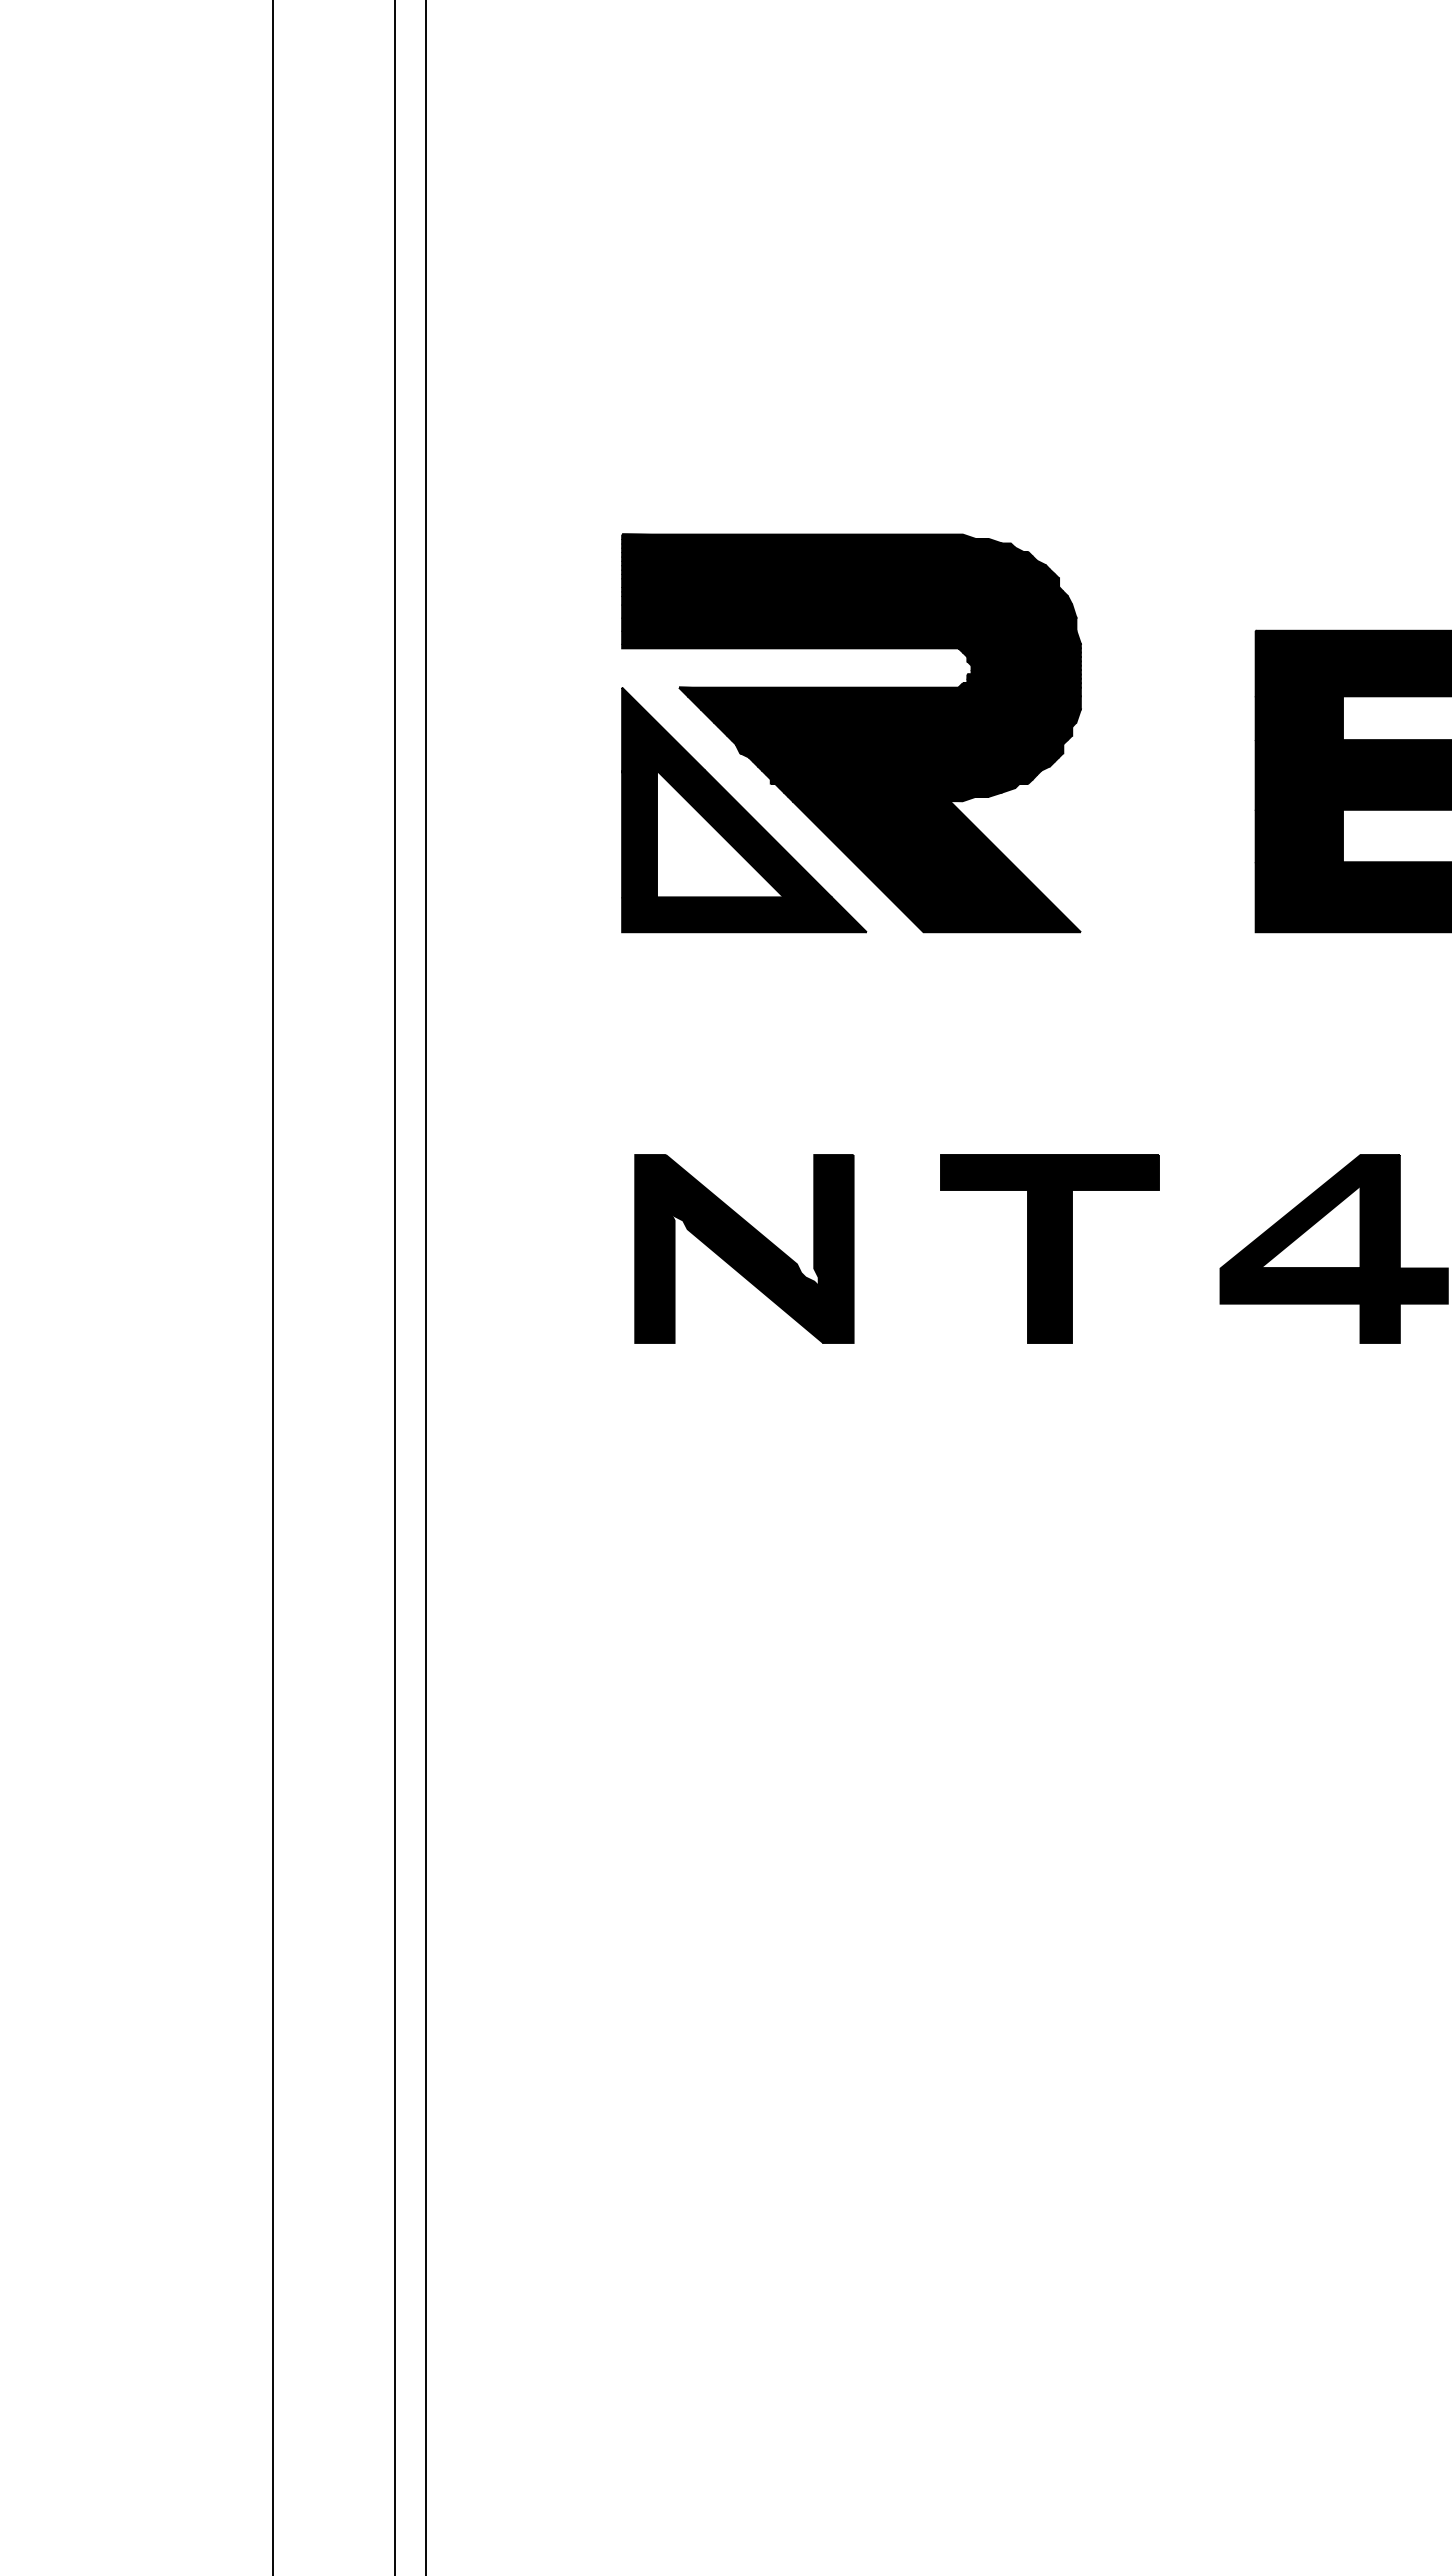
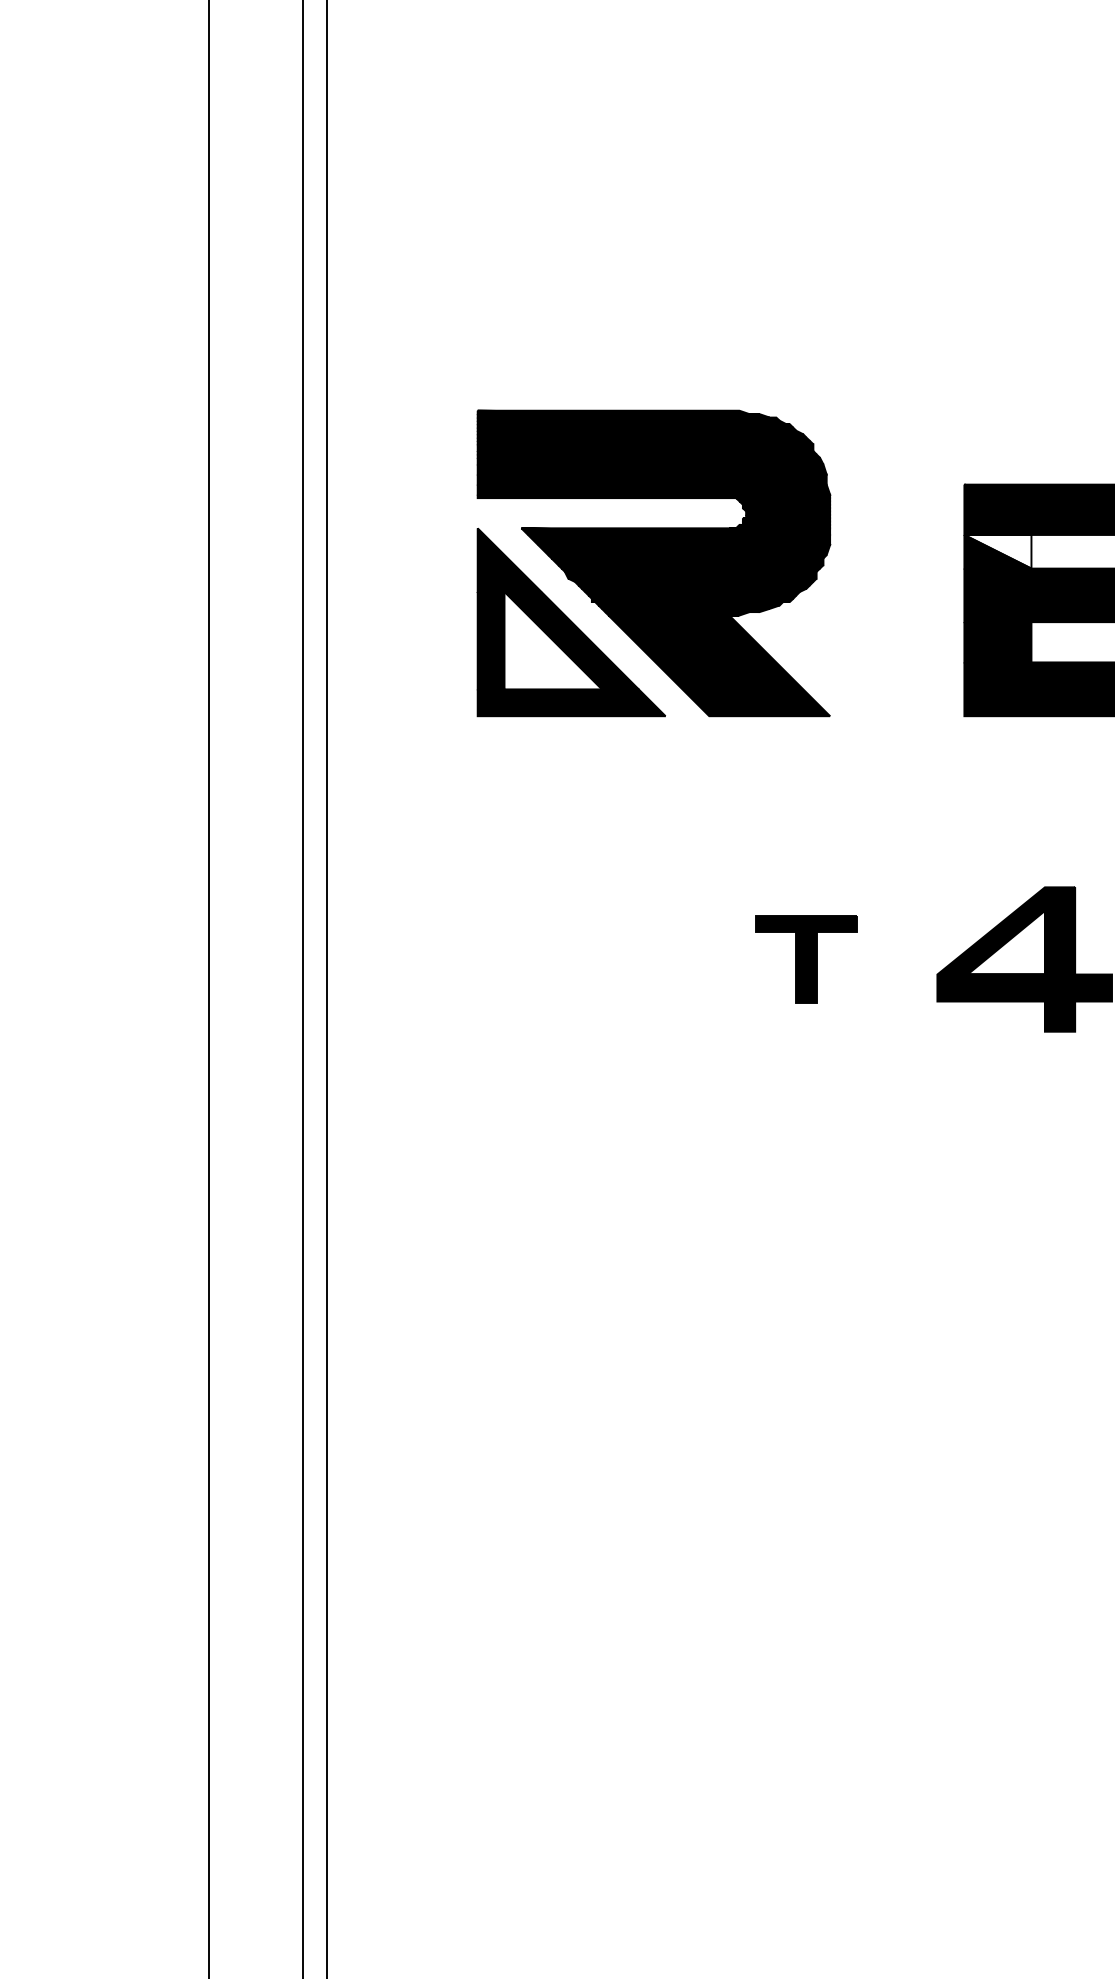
fill: (1298, 718) -> (997, 552), removed
part: (744, 1248) -> (571, 959), removed
part: (1049, 1248) -> (806, 959), size x0.6

